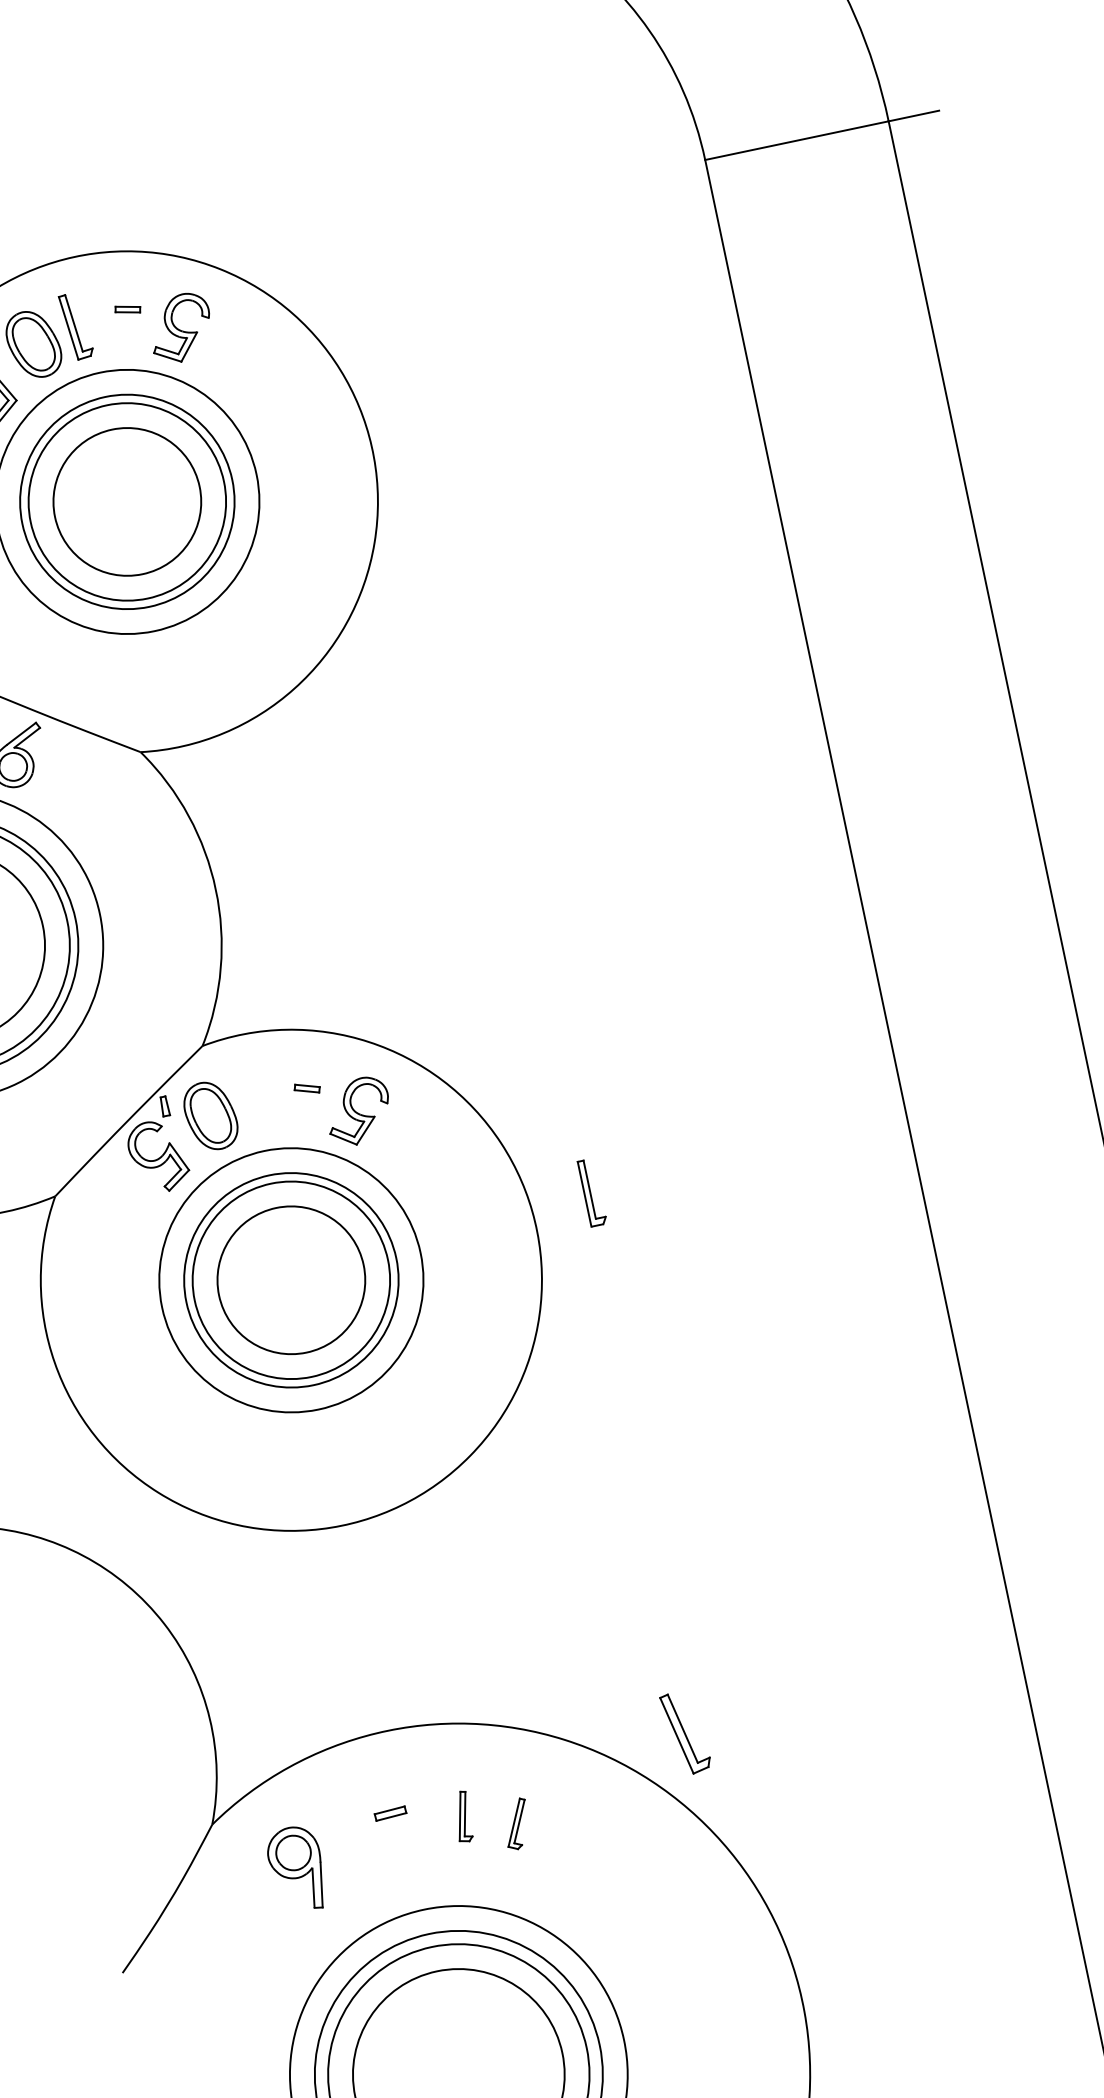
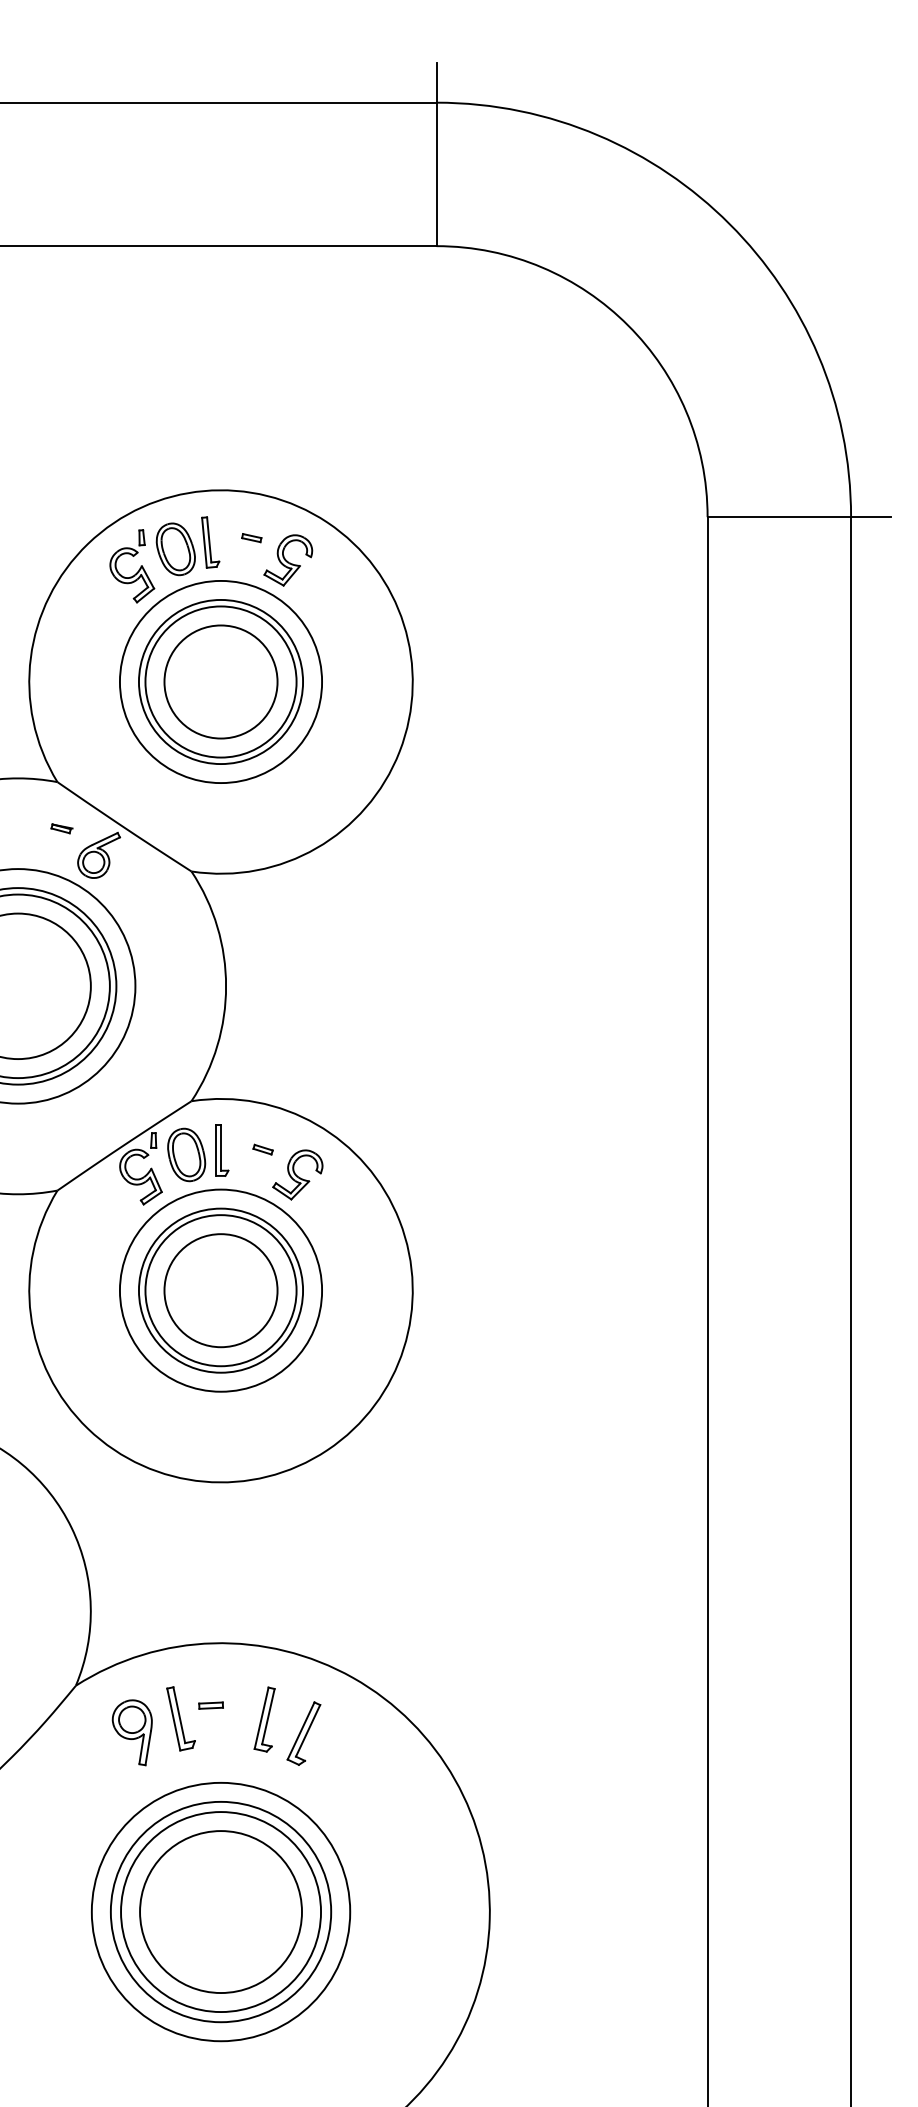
part: (592, 1192) -> (222, 1150), moved
part: (685, 1732) -> (180, 1718), moved
part: (462, 1816) -> (264, 1719), size x1.67
part: (516, 1824) -> (303, 1733), size x1.67

